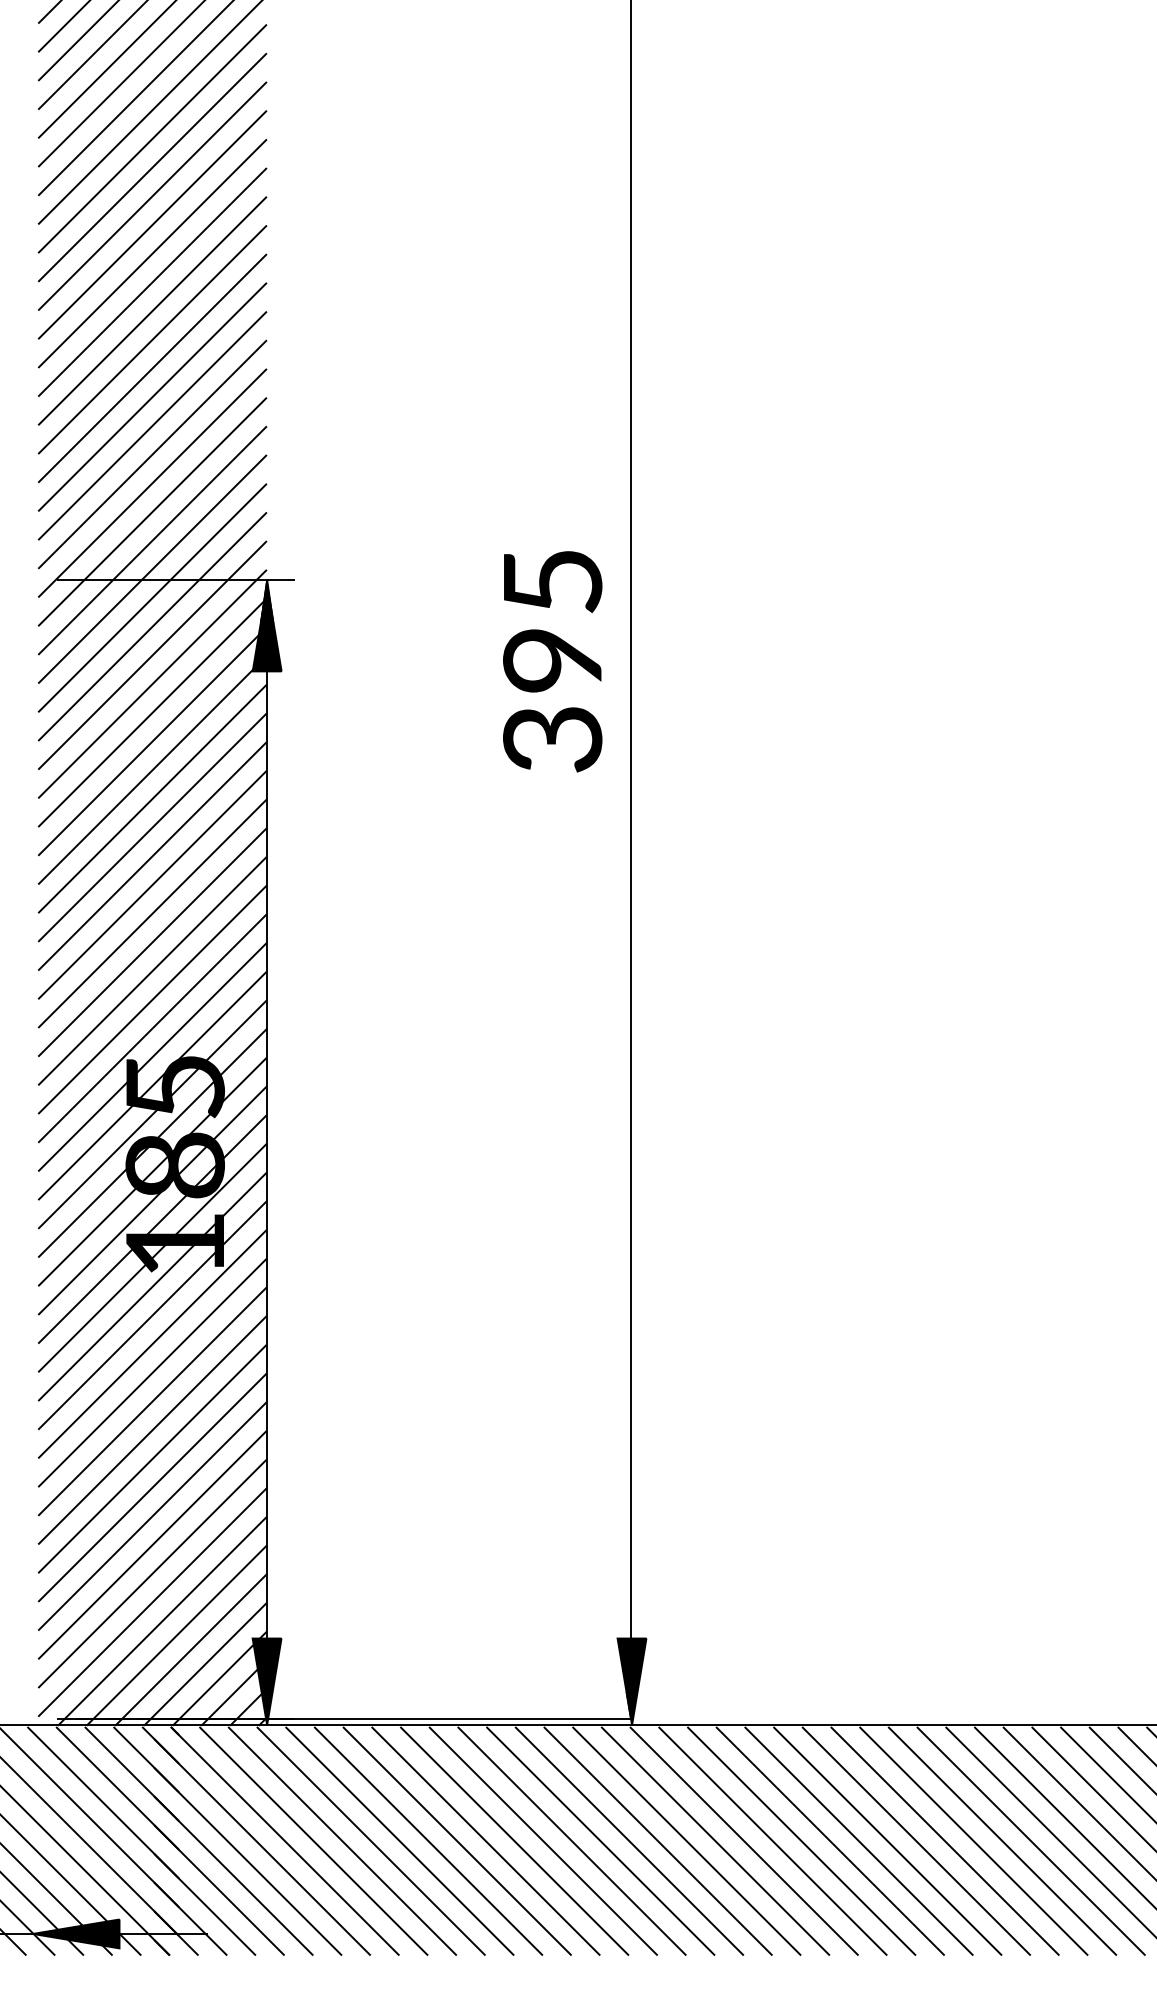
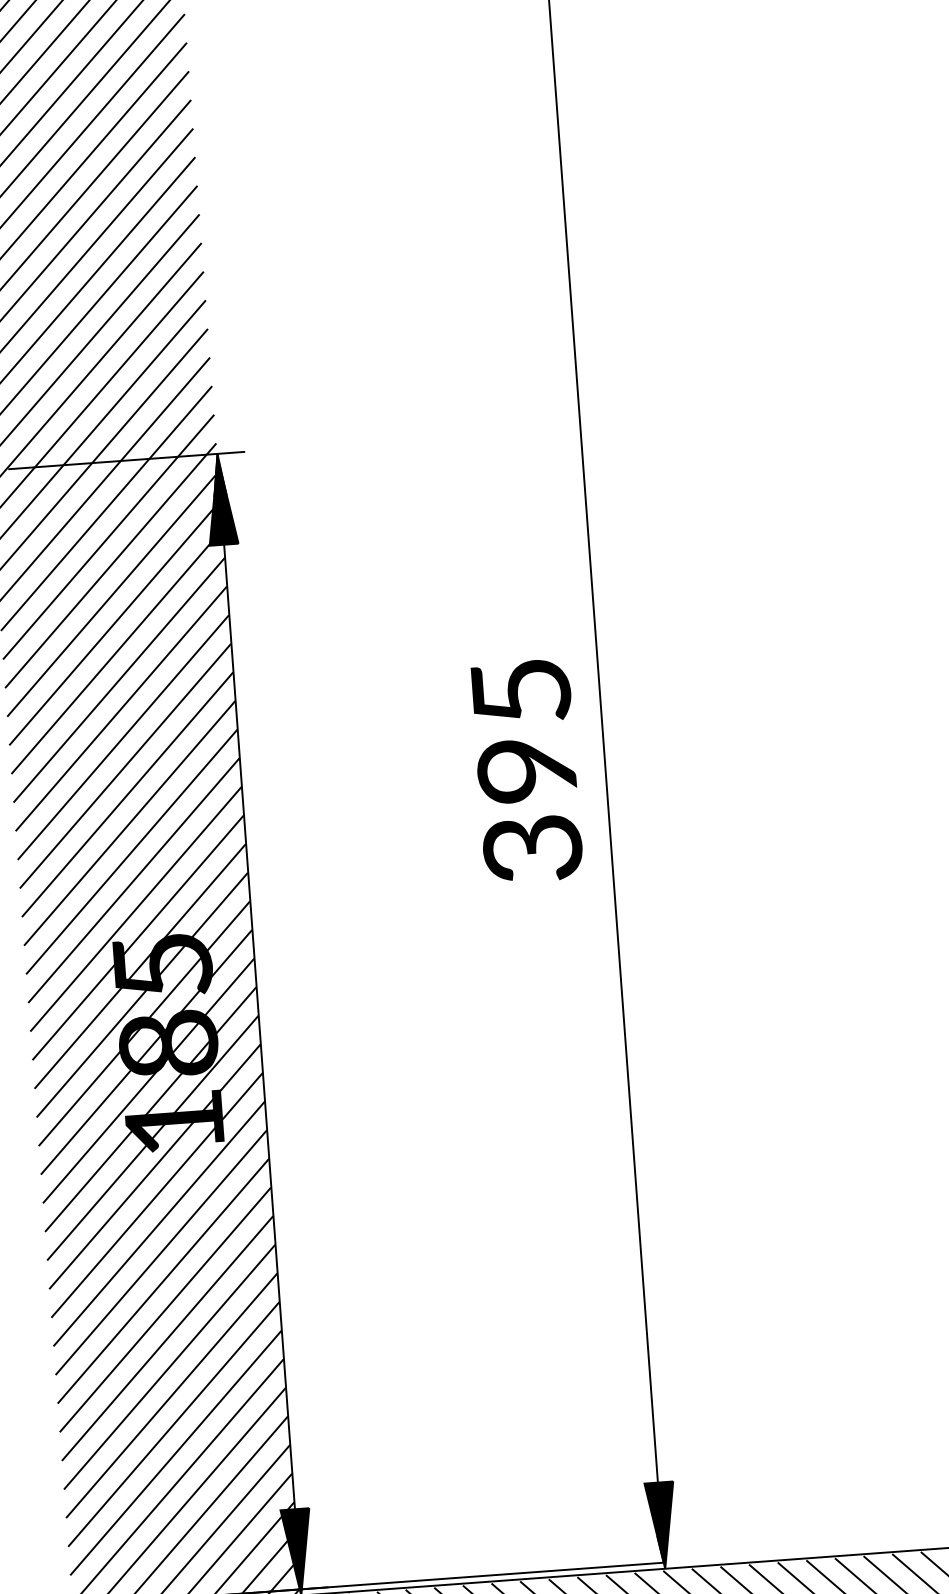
text: (552, 661) -> (526, 771), moved

